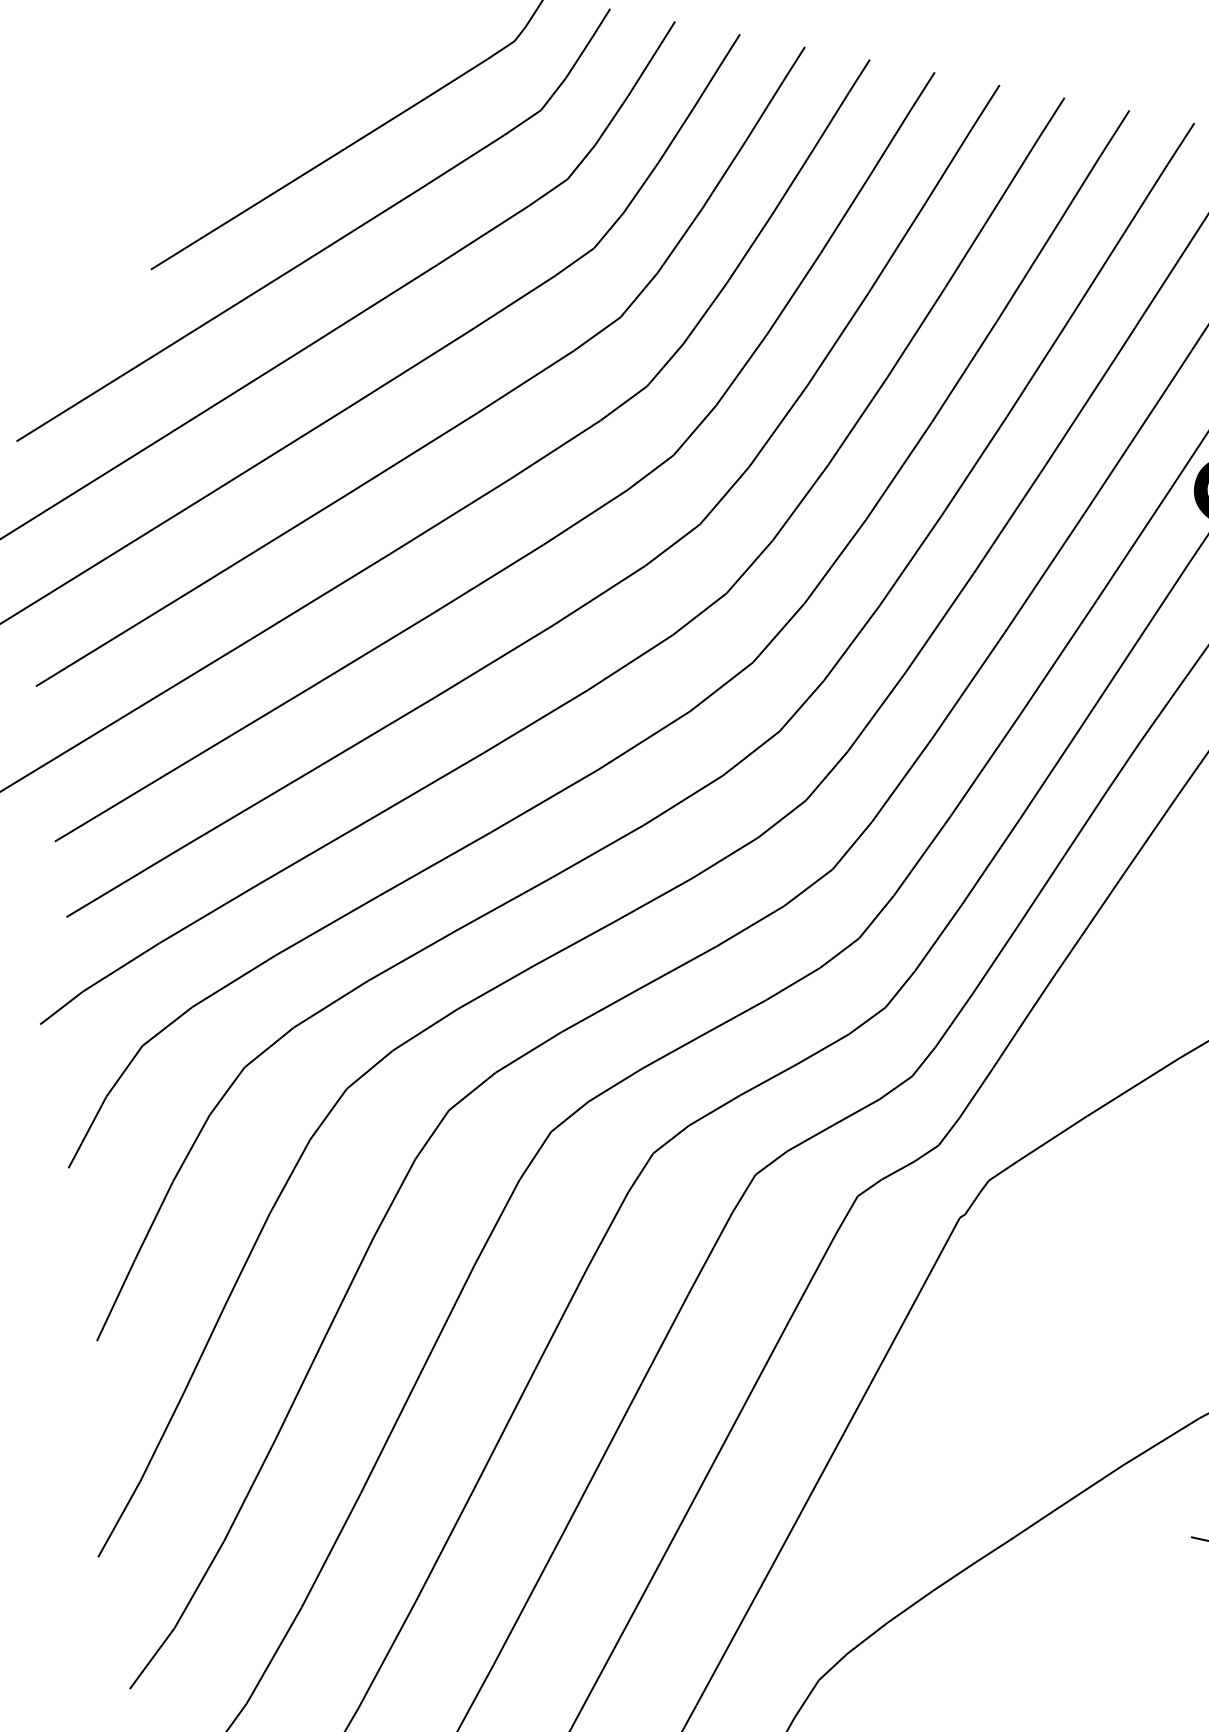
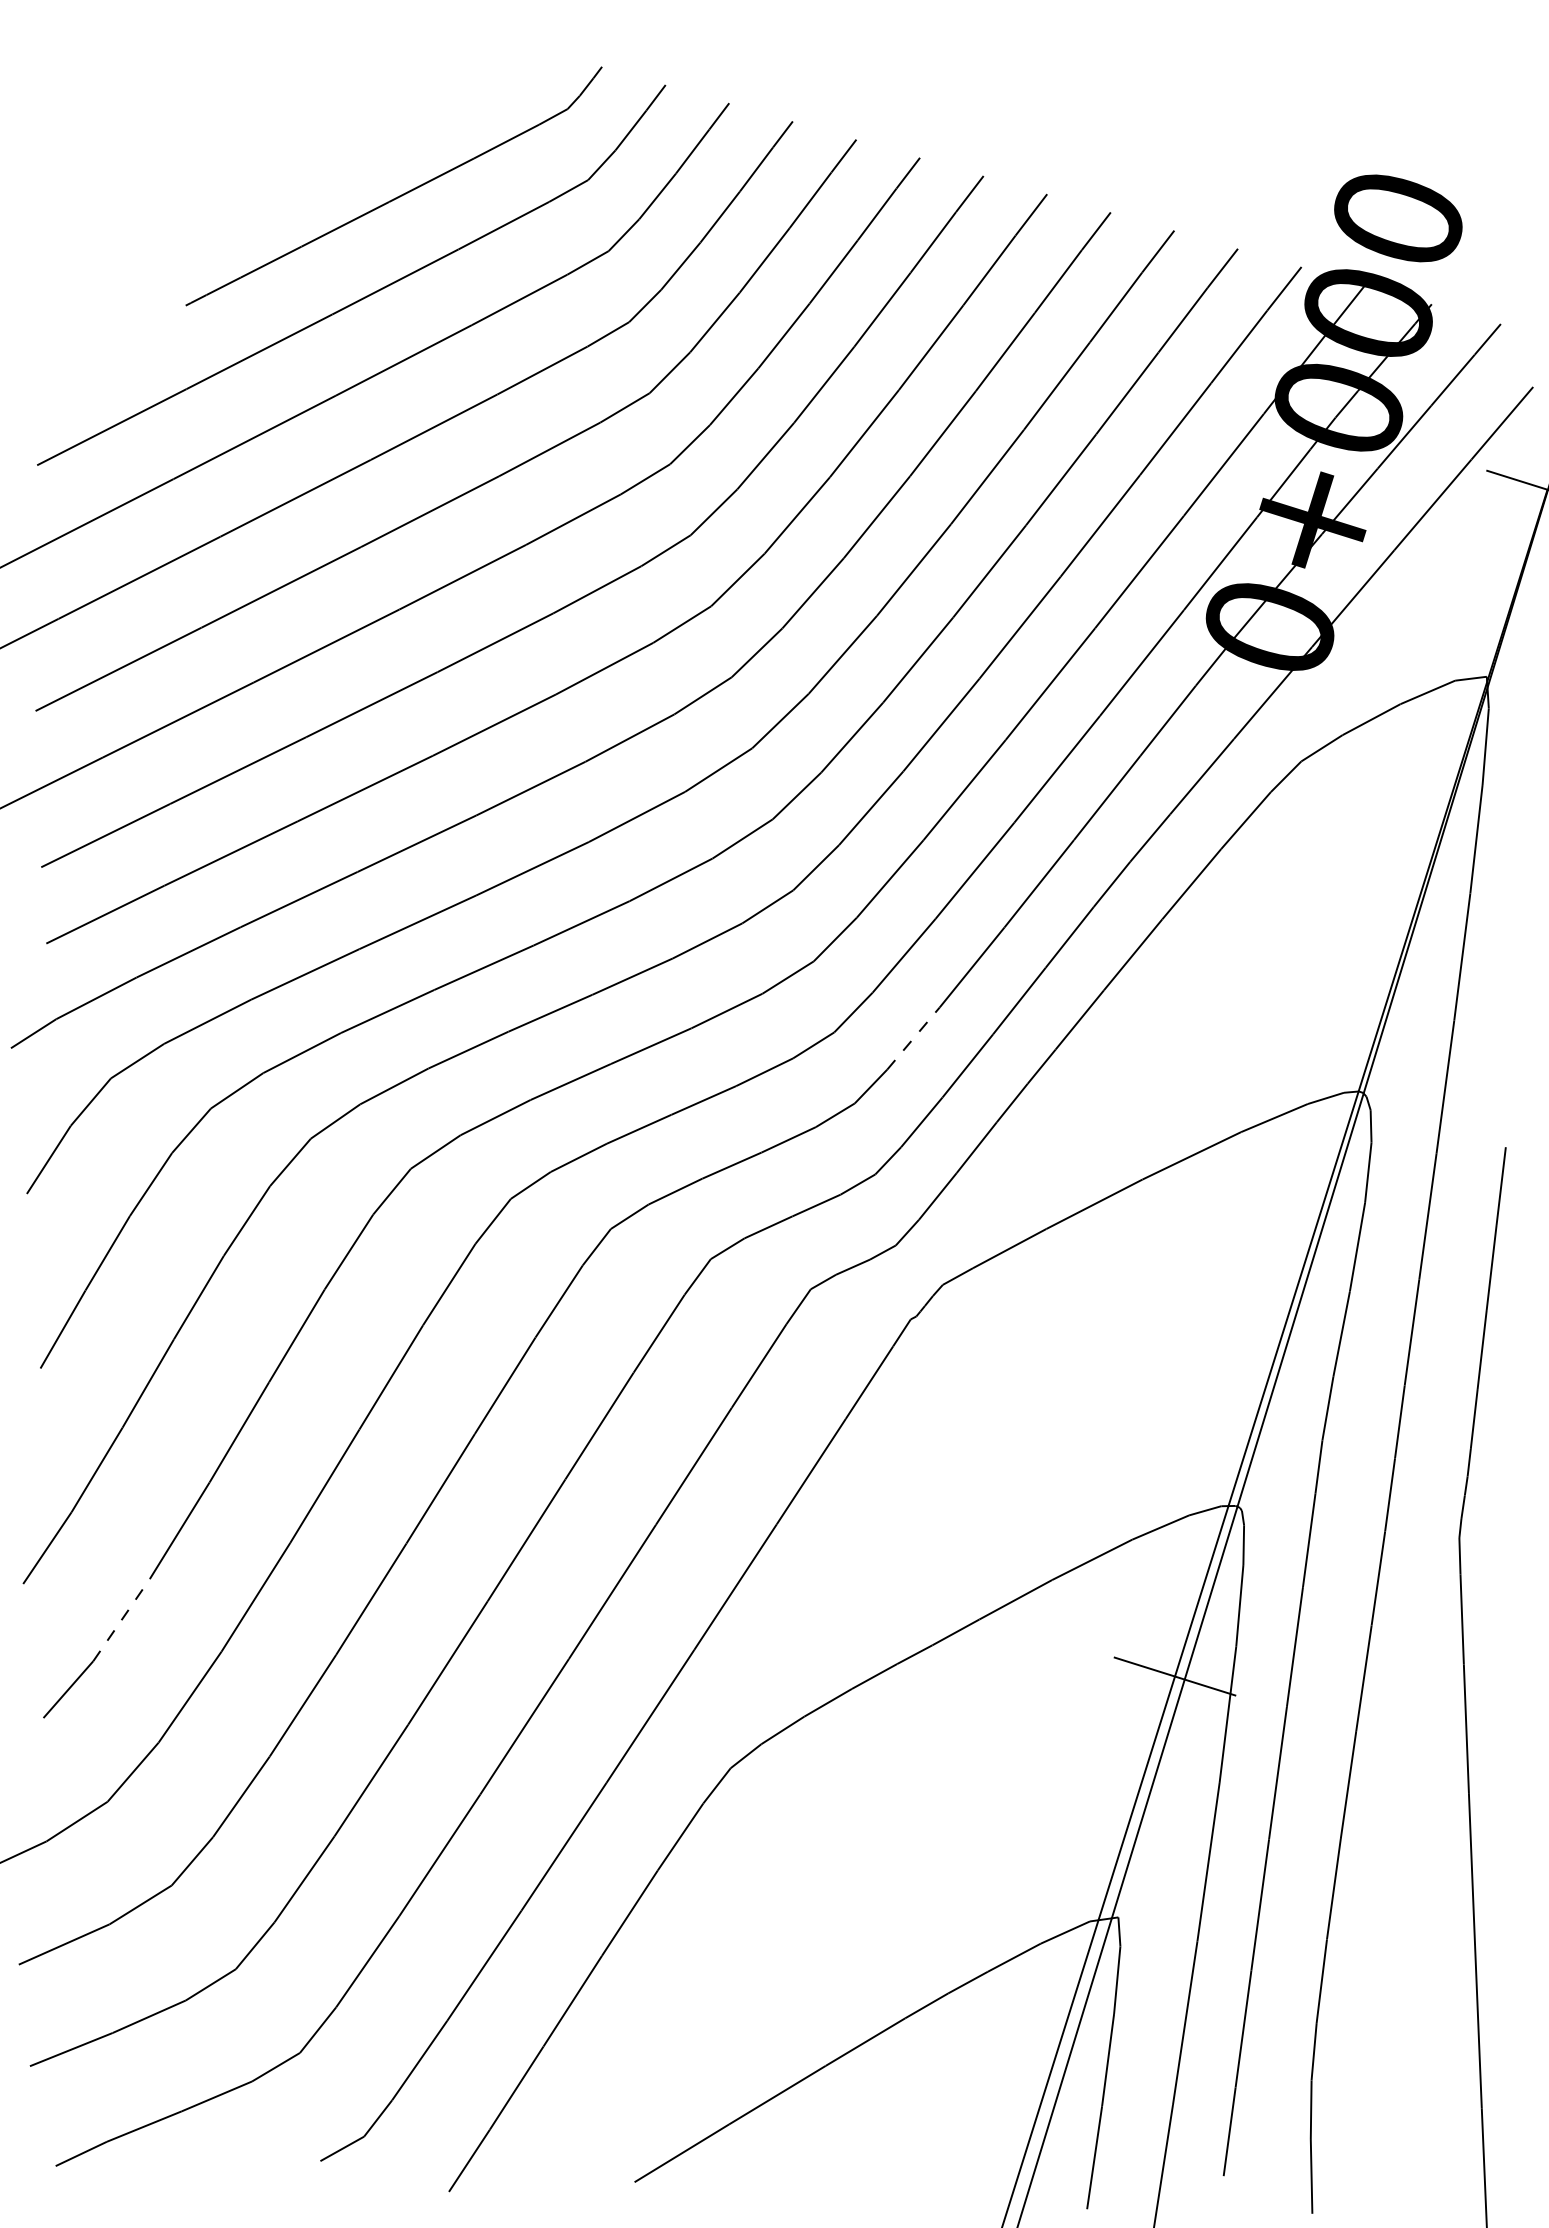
line: (938, 937) -> (913, 1038), solid -> dashed
line: (199, 1585) -> (121, 1620), solid -> dashed

